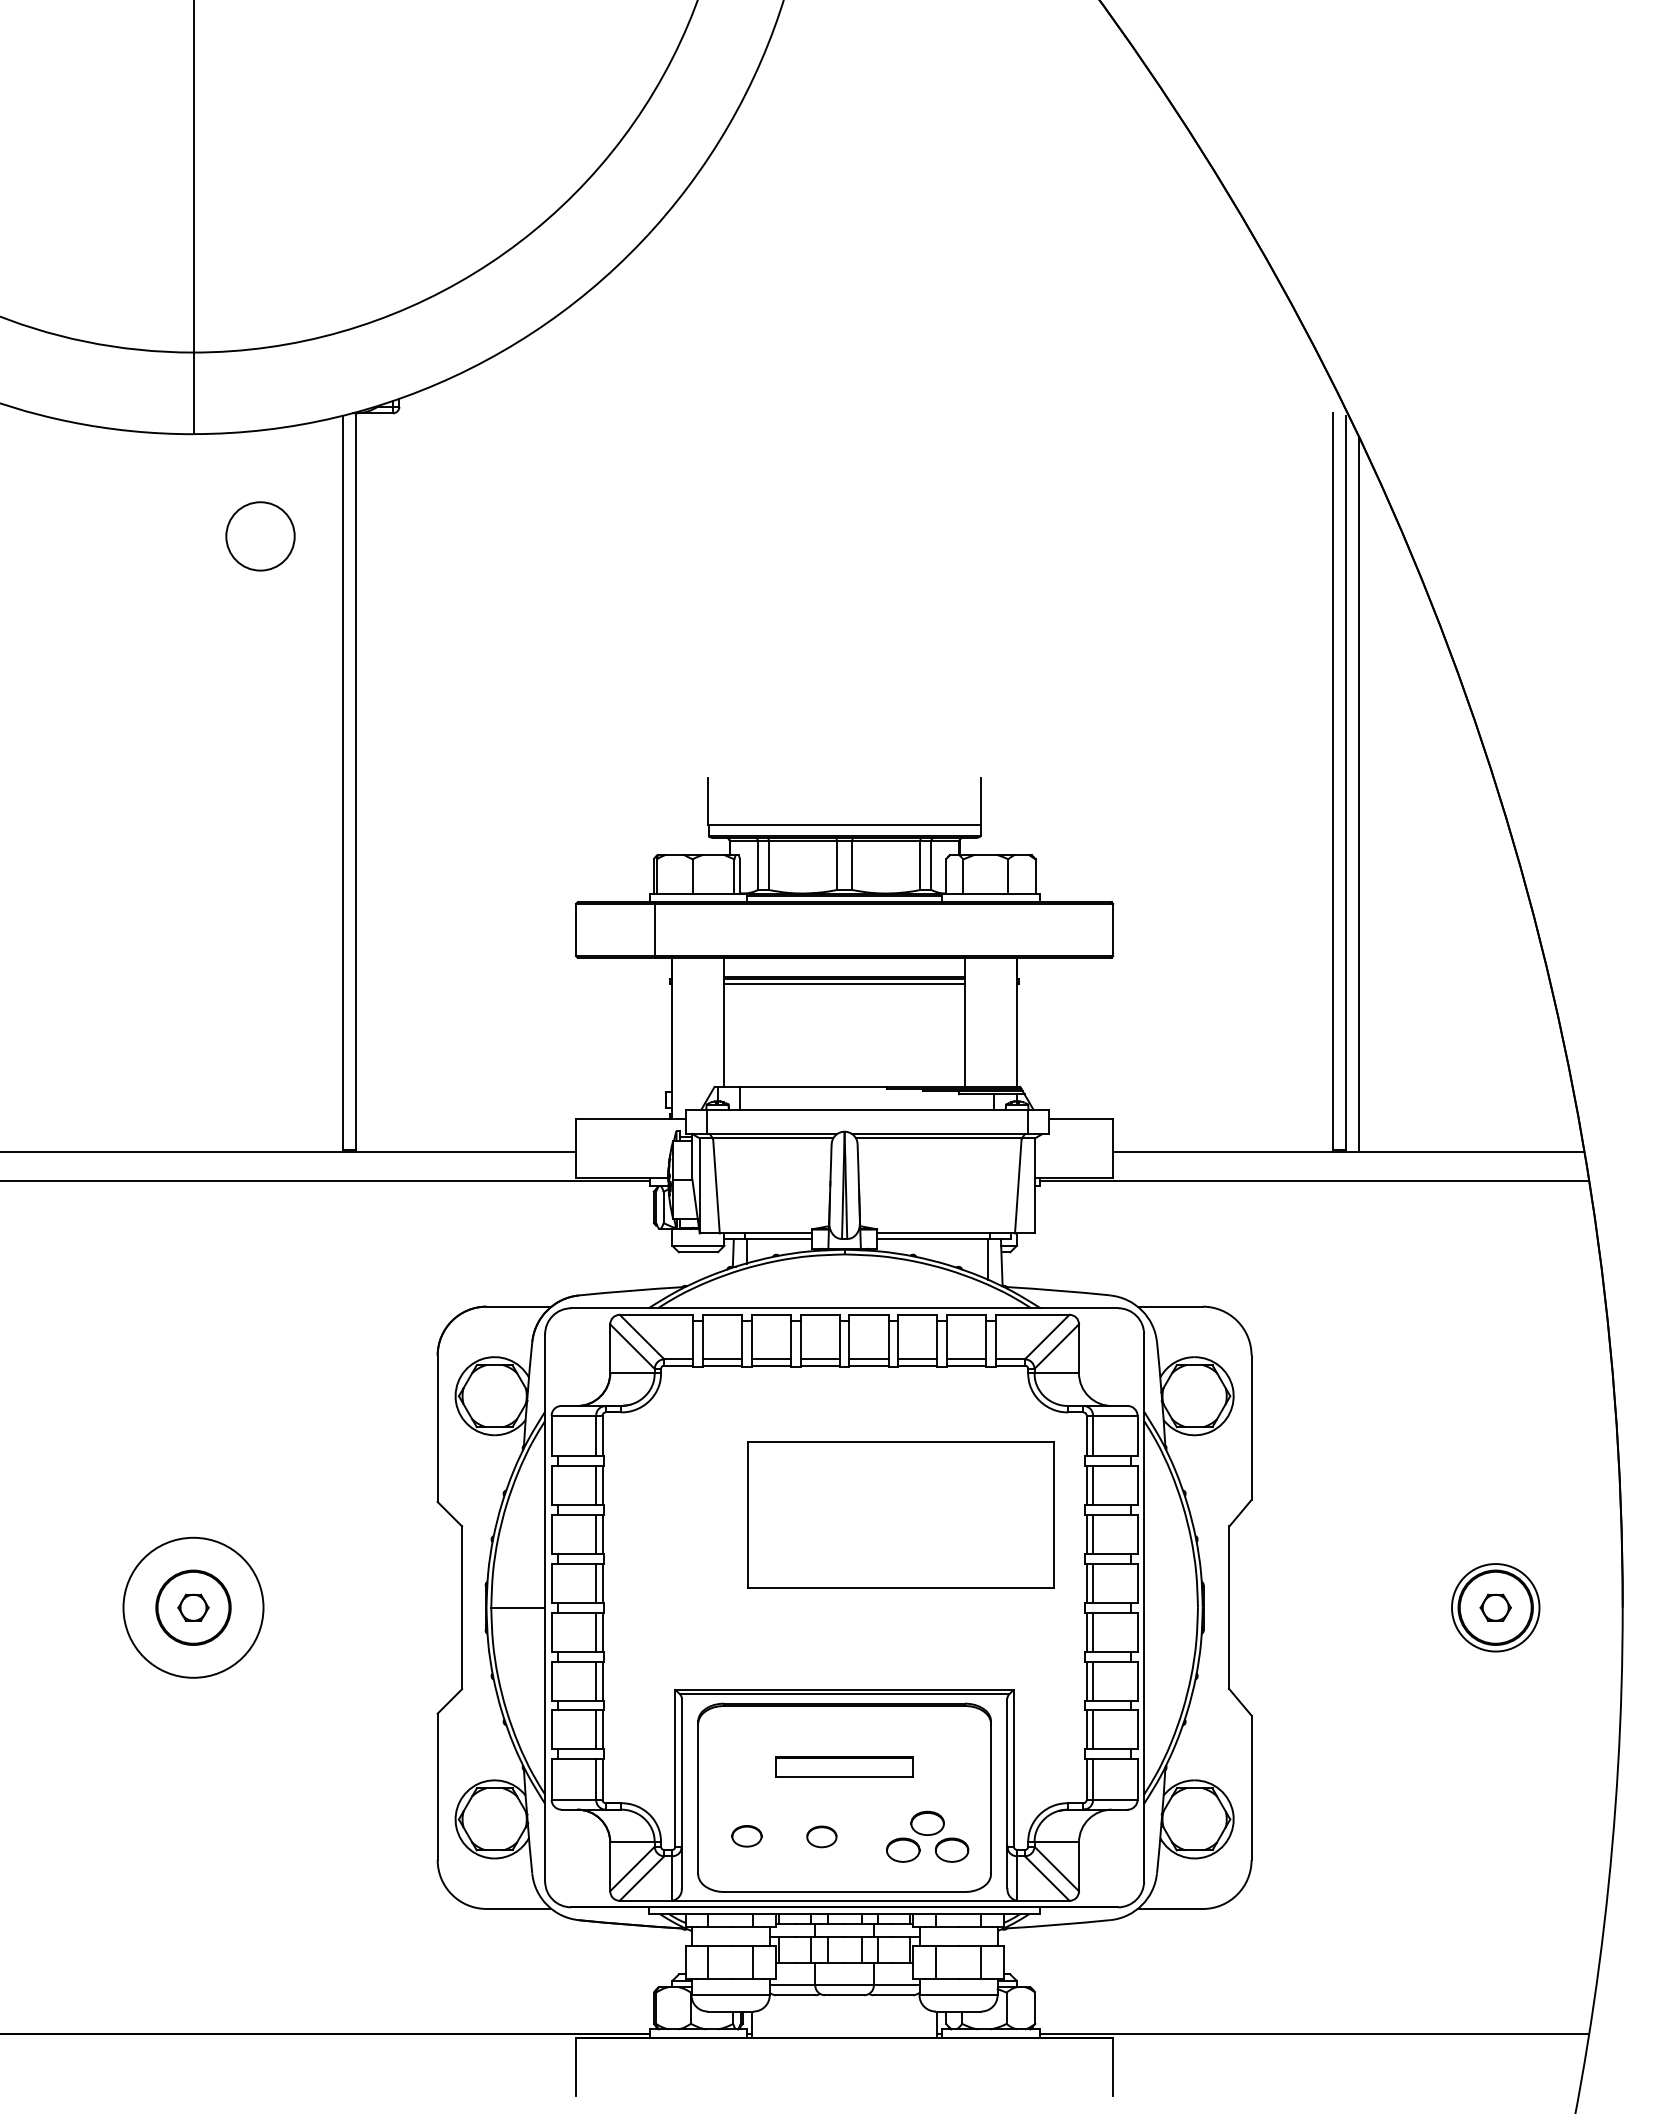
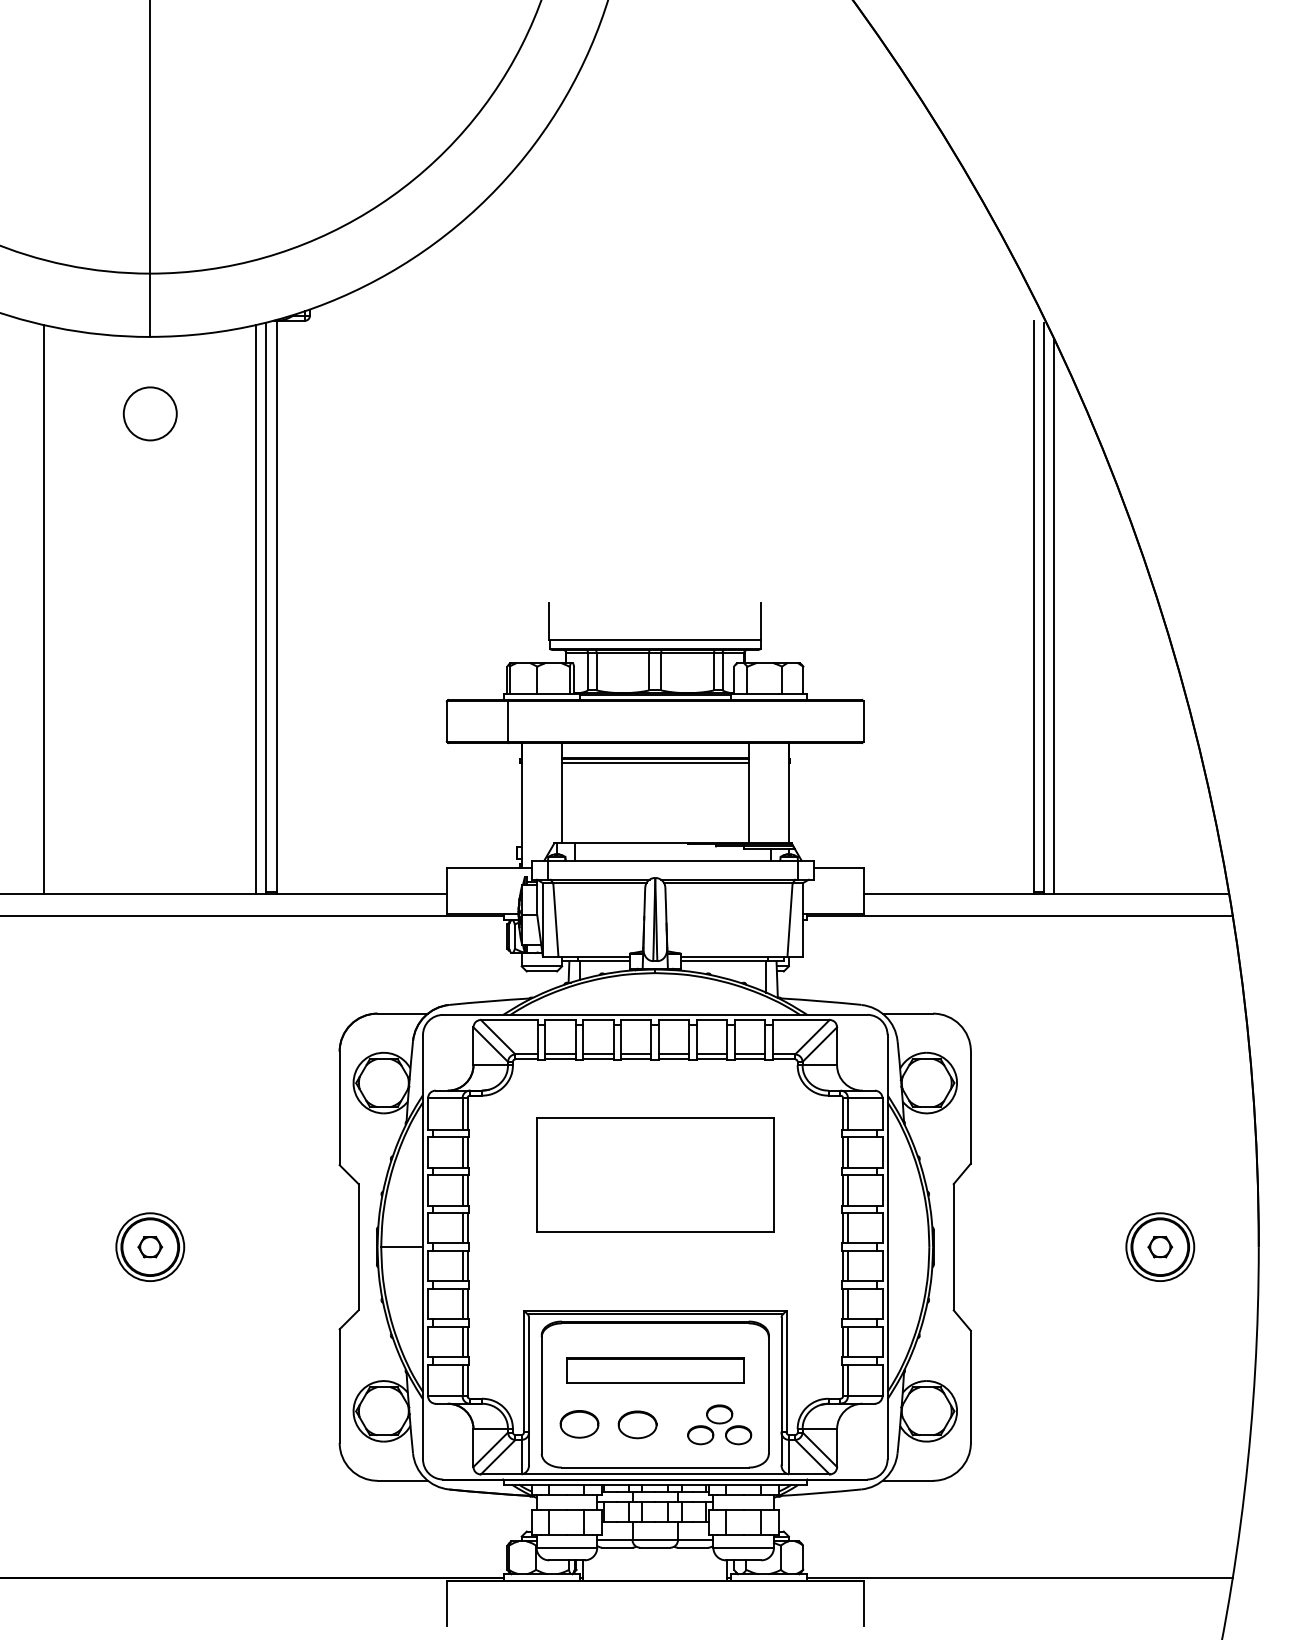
circle: (260, 536) -> (150, 413), moved
line: (56, 785) -> (44, 609), added
line: (330, 785) -> (256, 609), added
part: (900, 1514) -> (655, 1174), moved
circle: (193, 1607) -> (150, 1246), size x0.62
part: (844, 1766) -> (655, 1370), size x1.67
part: (746, 1836) -> (579, 1424), size x1.67
part: (821, 1836) -> (637, 1424), size x1.67

